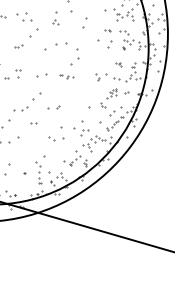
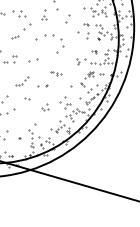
part: (66, 76) -> (56, 73), moved
part: (26, 101) -> (21, 81), size x0.6
part: (55, 133) -> (44, 106), size x0.6

